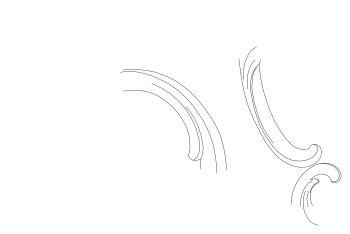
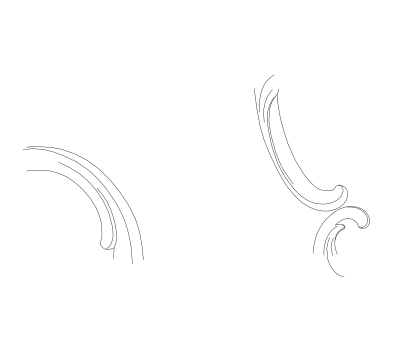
part: (179, 116) -> (90, 199), moved

